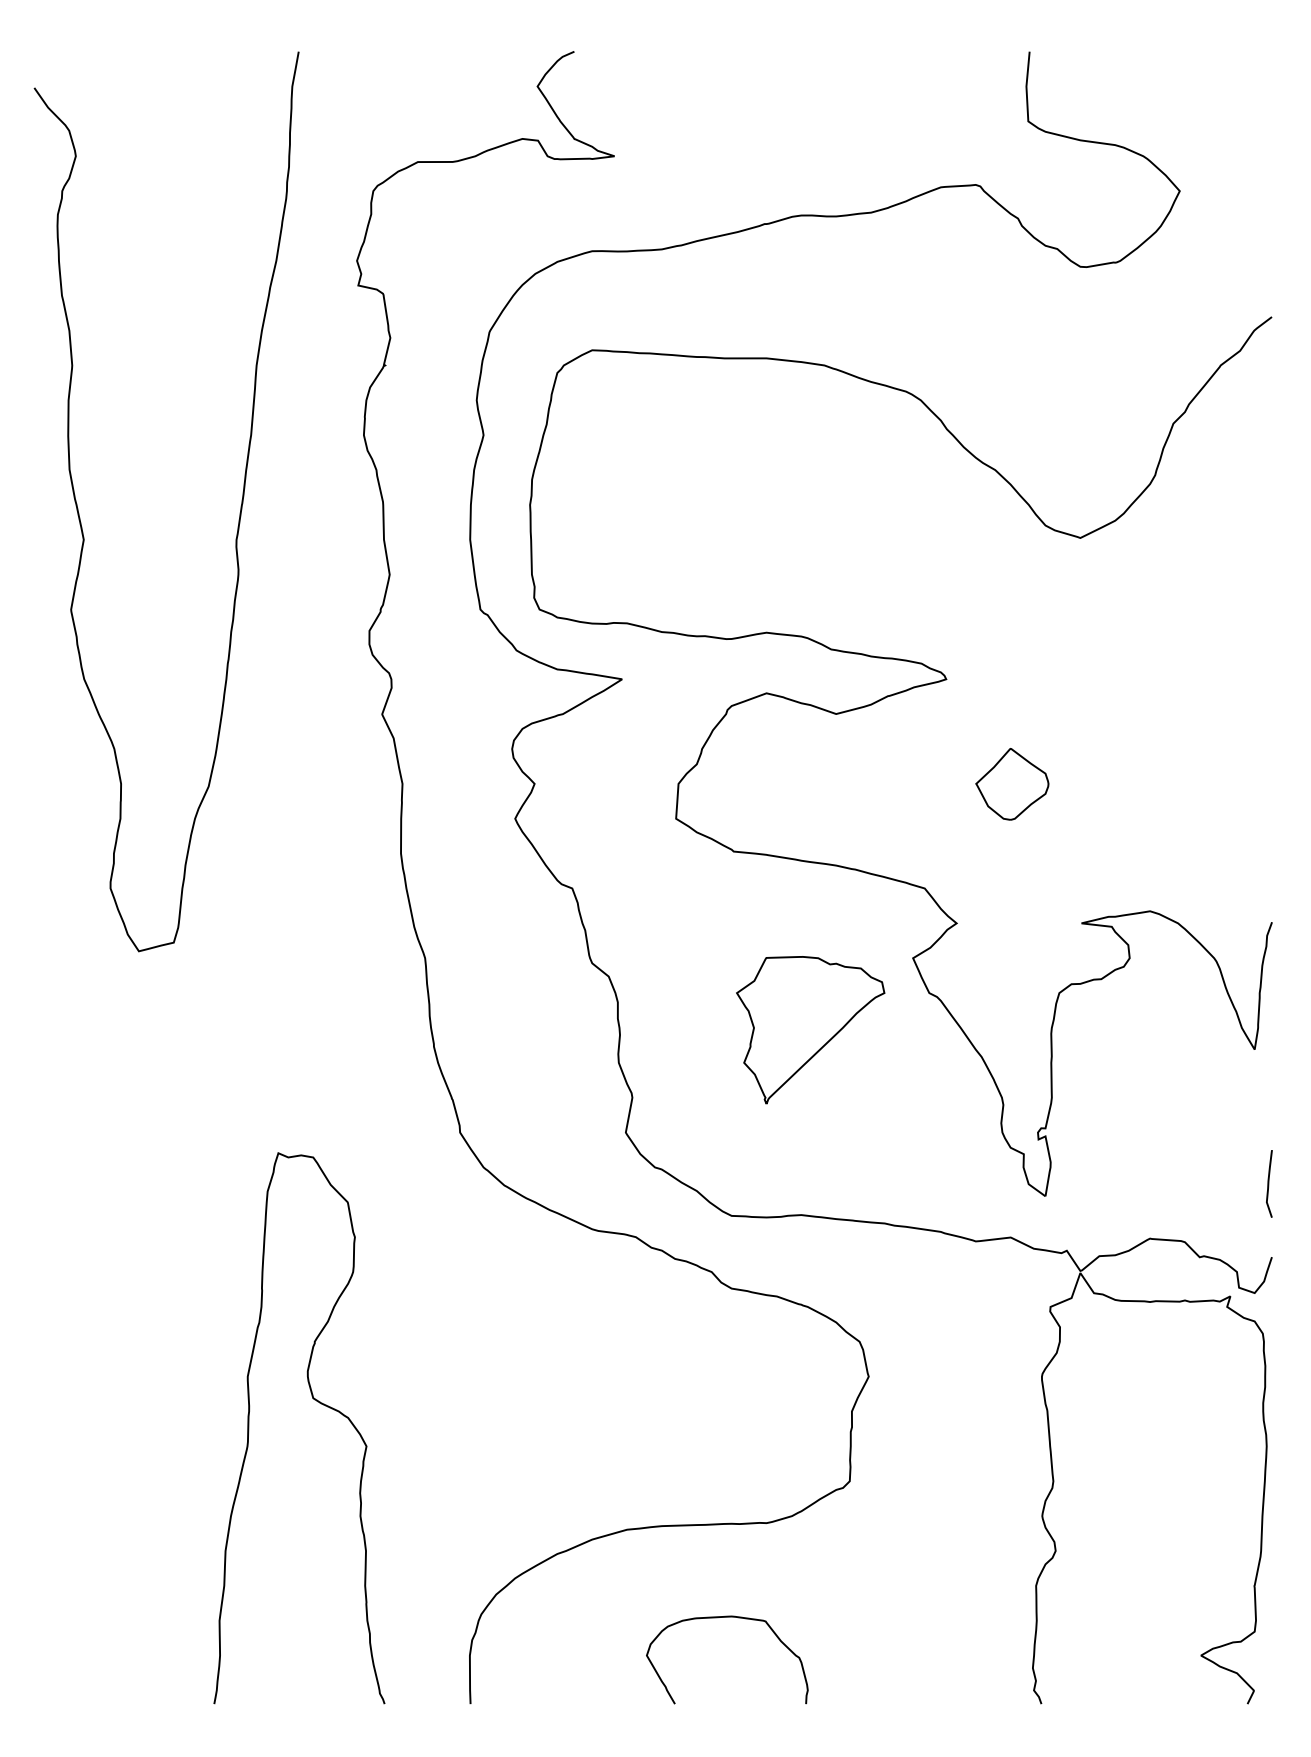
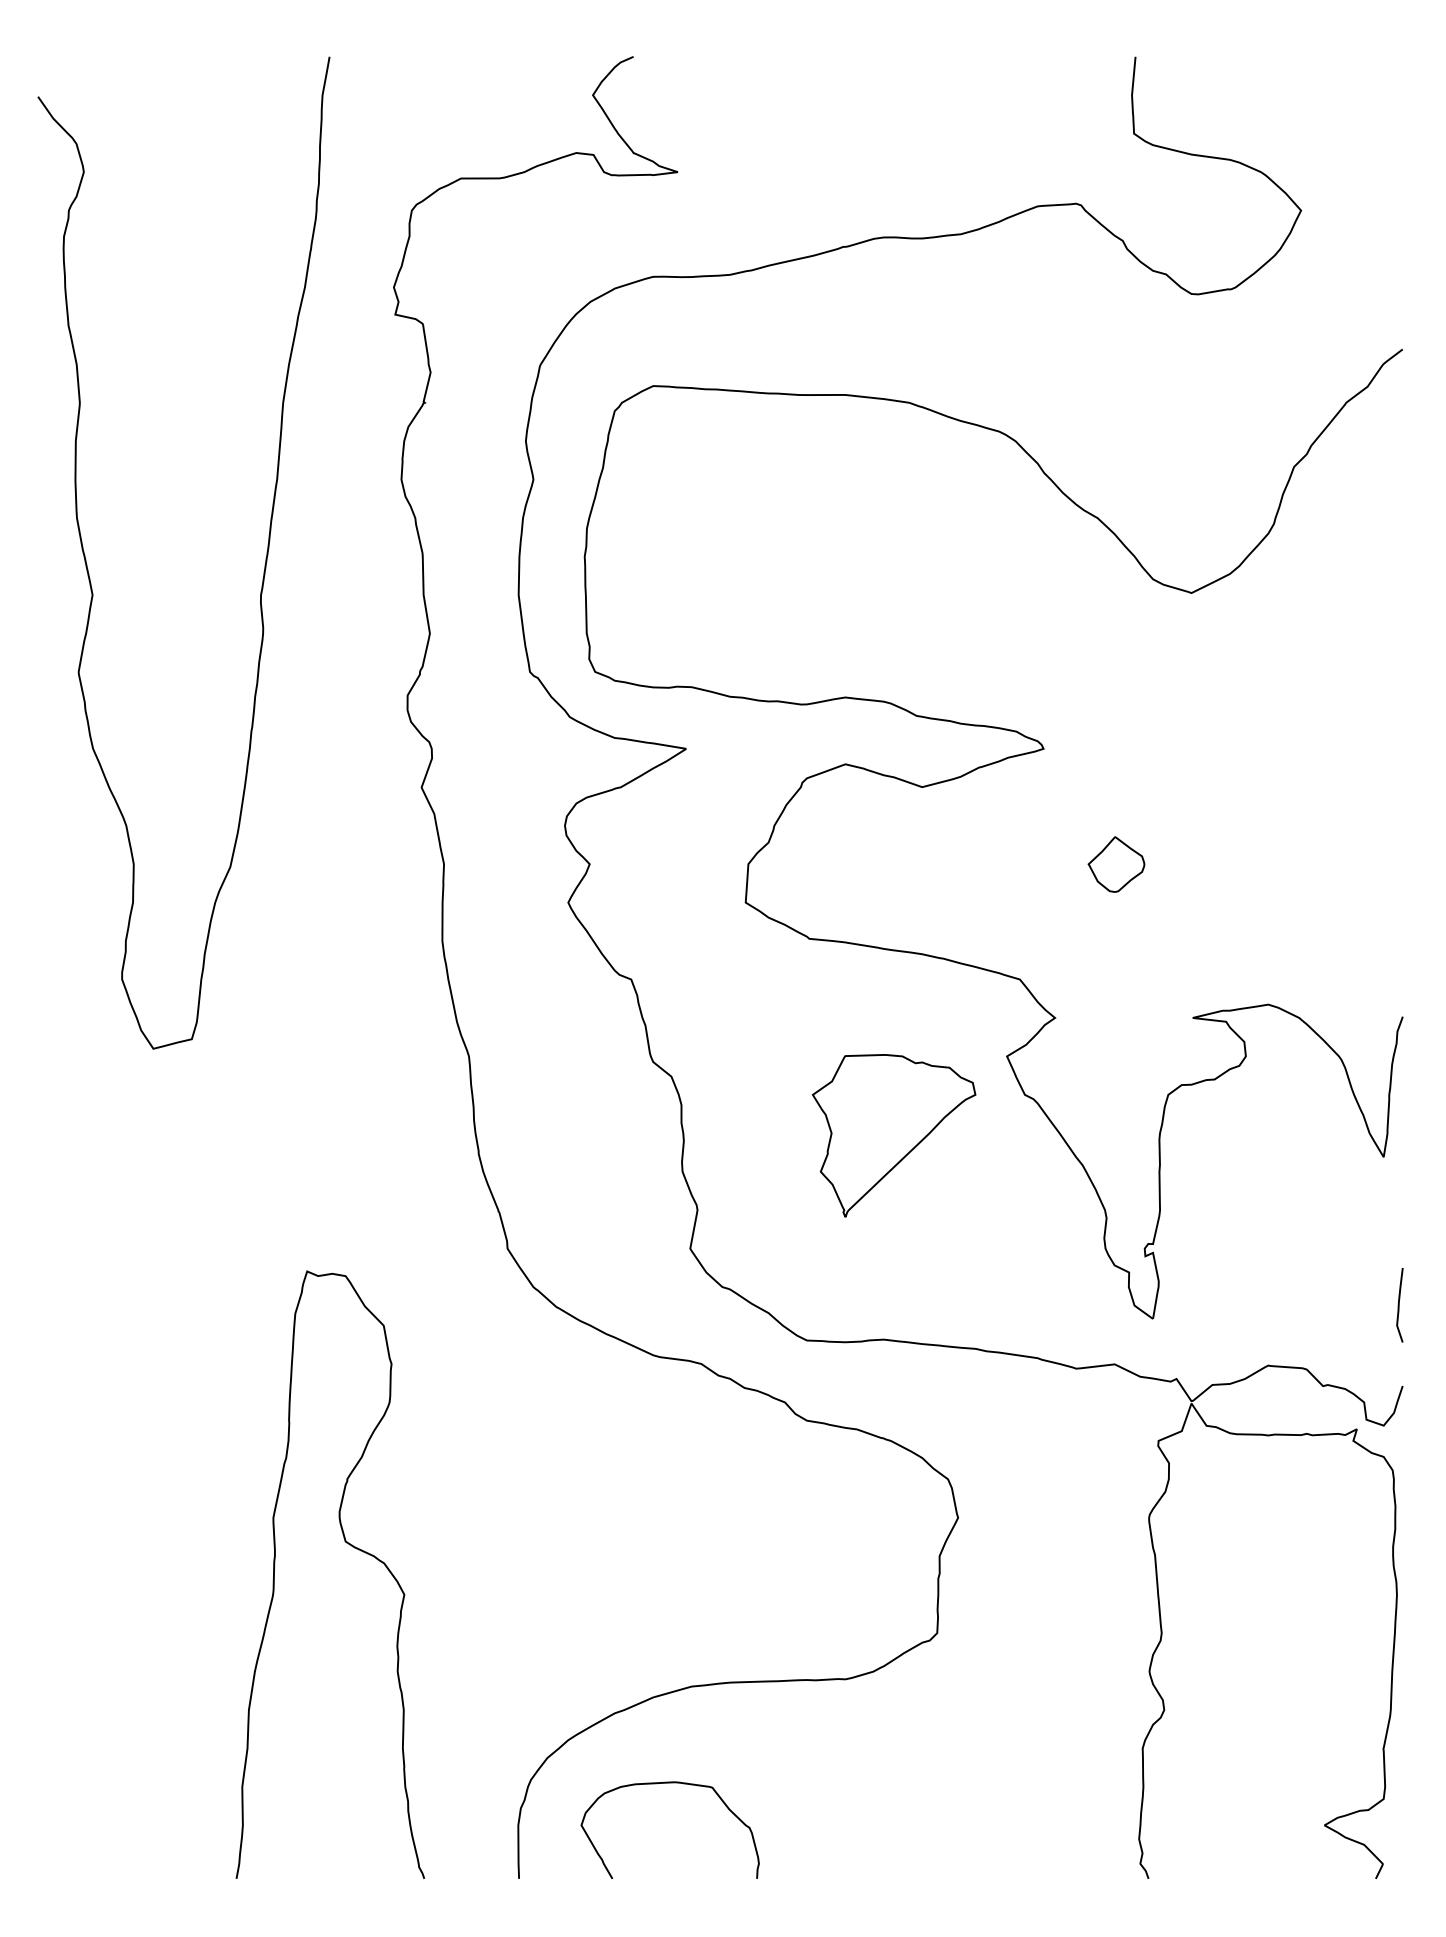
part: (1012, 784) -> (1116, 864), size x0.7
curve: (726, 1617) -> (669, 1783), moved

